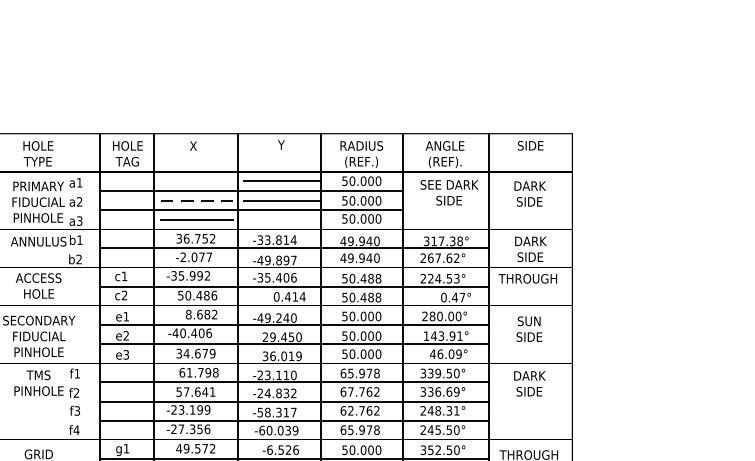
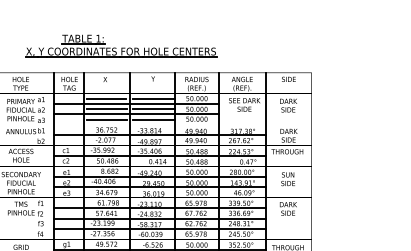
part: (223, 83) -> (121, 45), added
line: (195, 180) -> (106, 98), added
line: (197, 201) -> (107, 109), dashed -> solid
line: (281, 219) -> (153, 119), added

